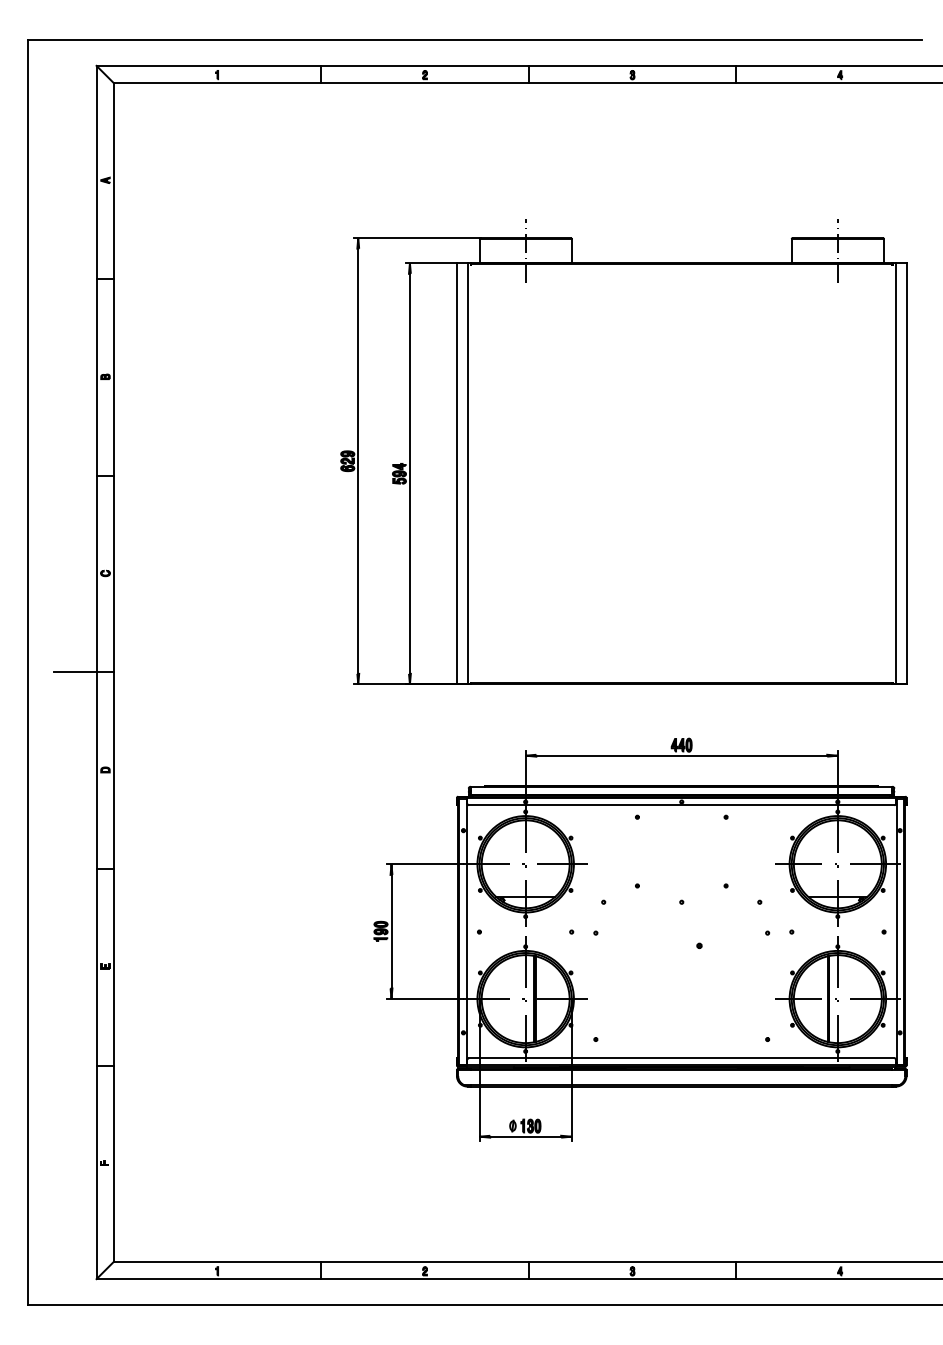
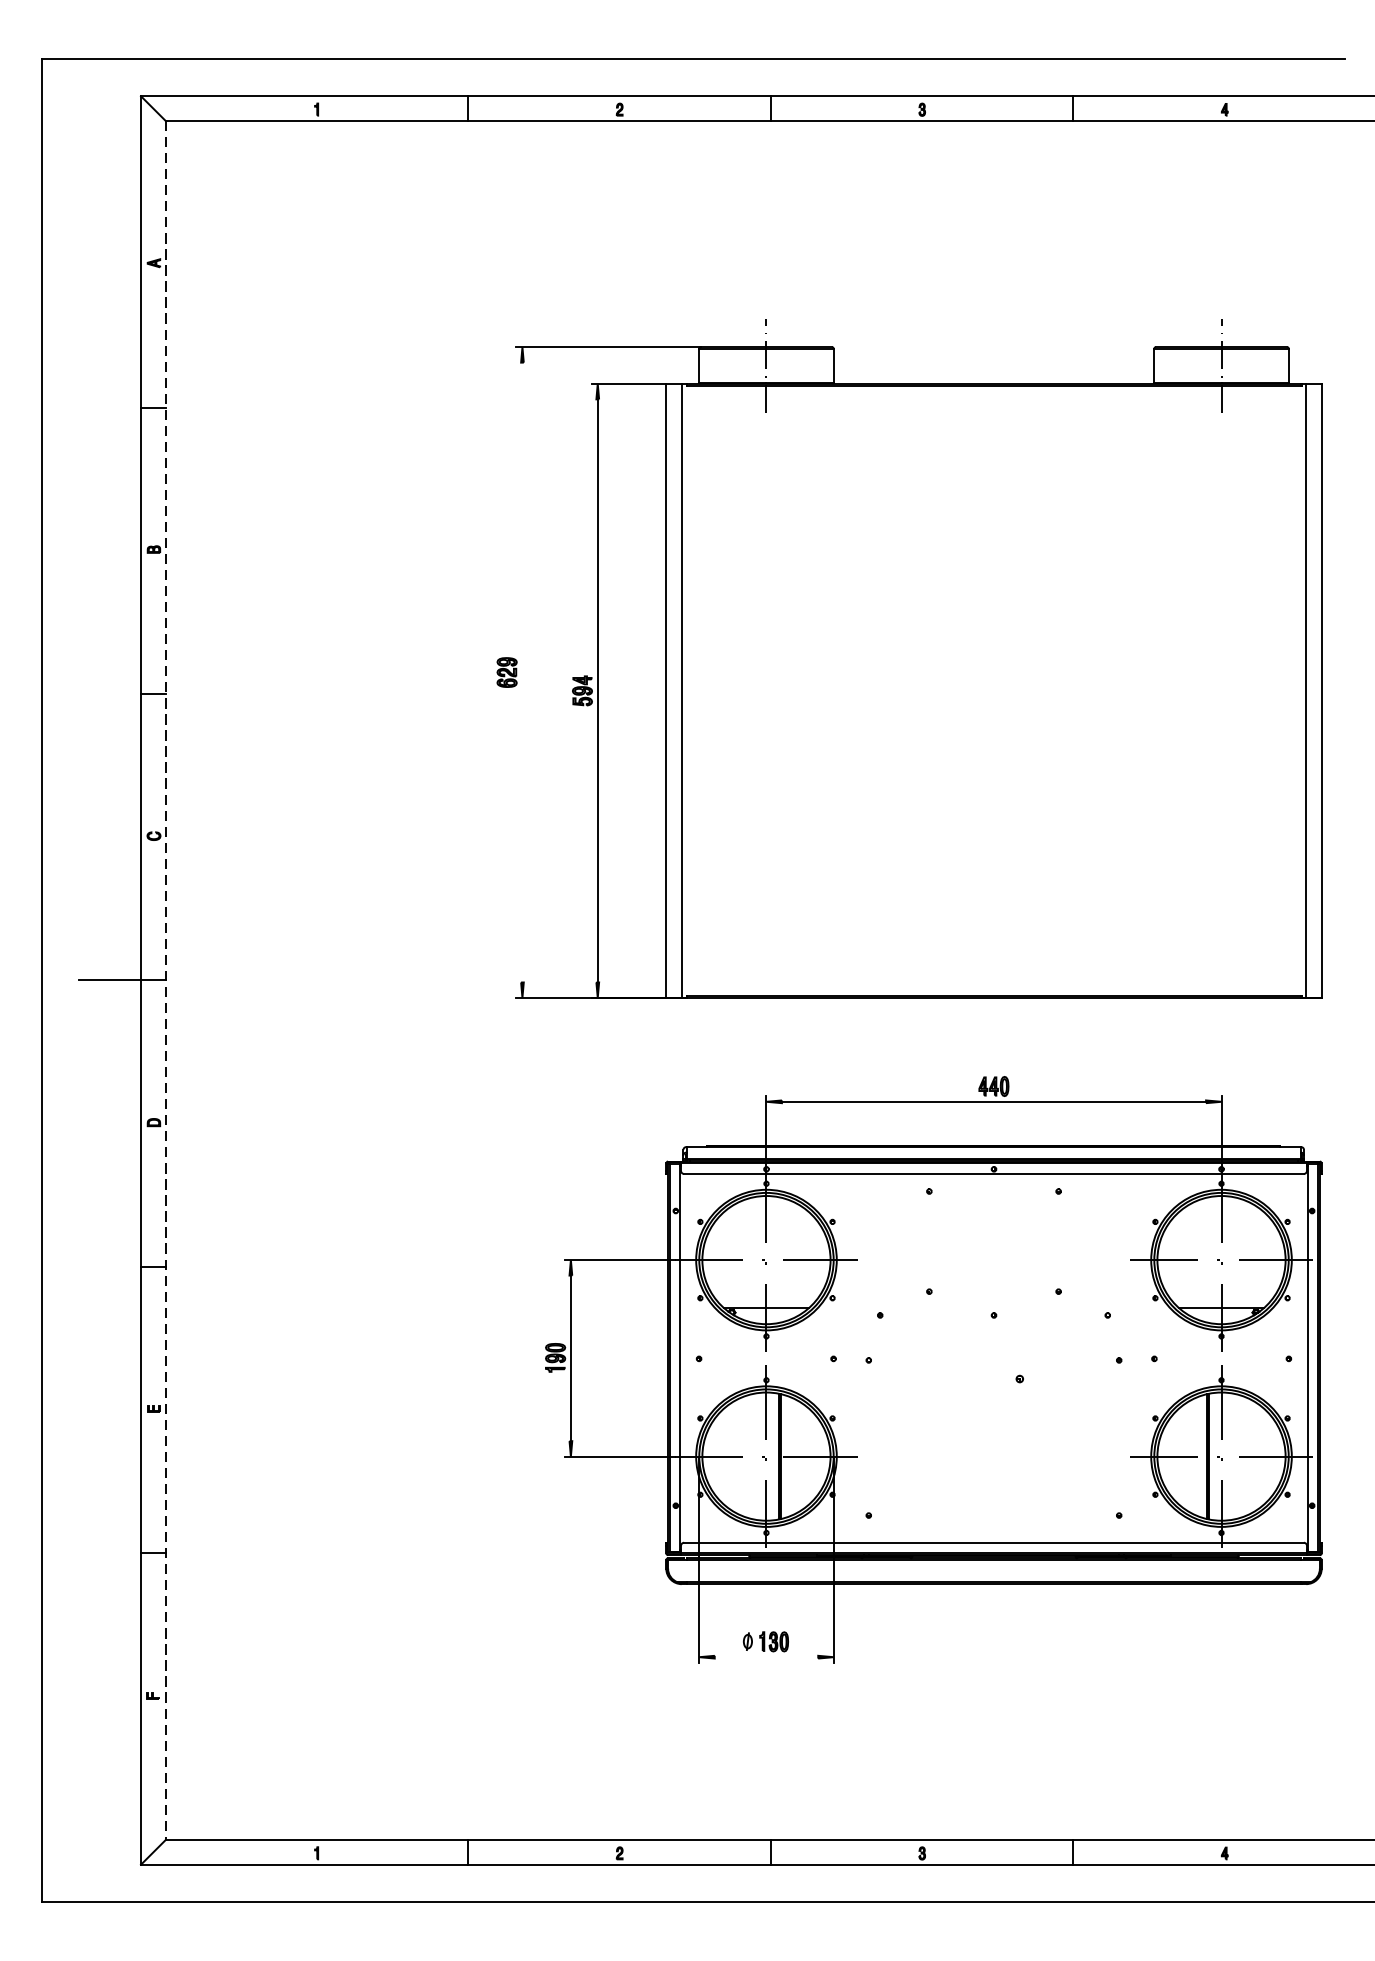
line: (358, 460) -> (522, 671), removed
line: (113, 672) -> (165, 980), solid -> dashed
line: (525, 1136) -> (766, 1656), removed

